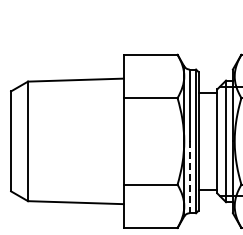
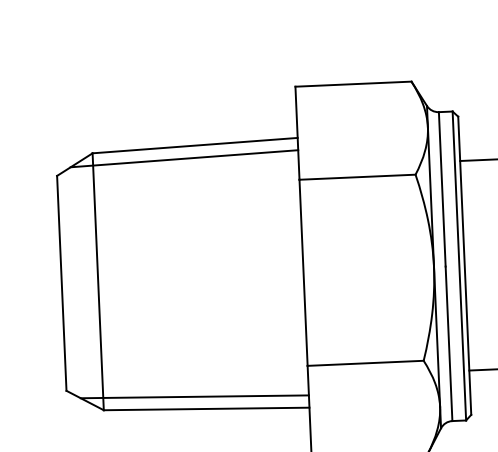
line: (70, 85) -> (184, 157), added
line: (189, 177) -> (448, 344), dashed -> solid
line: (70, 196) -> (194, 396), added

